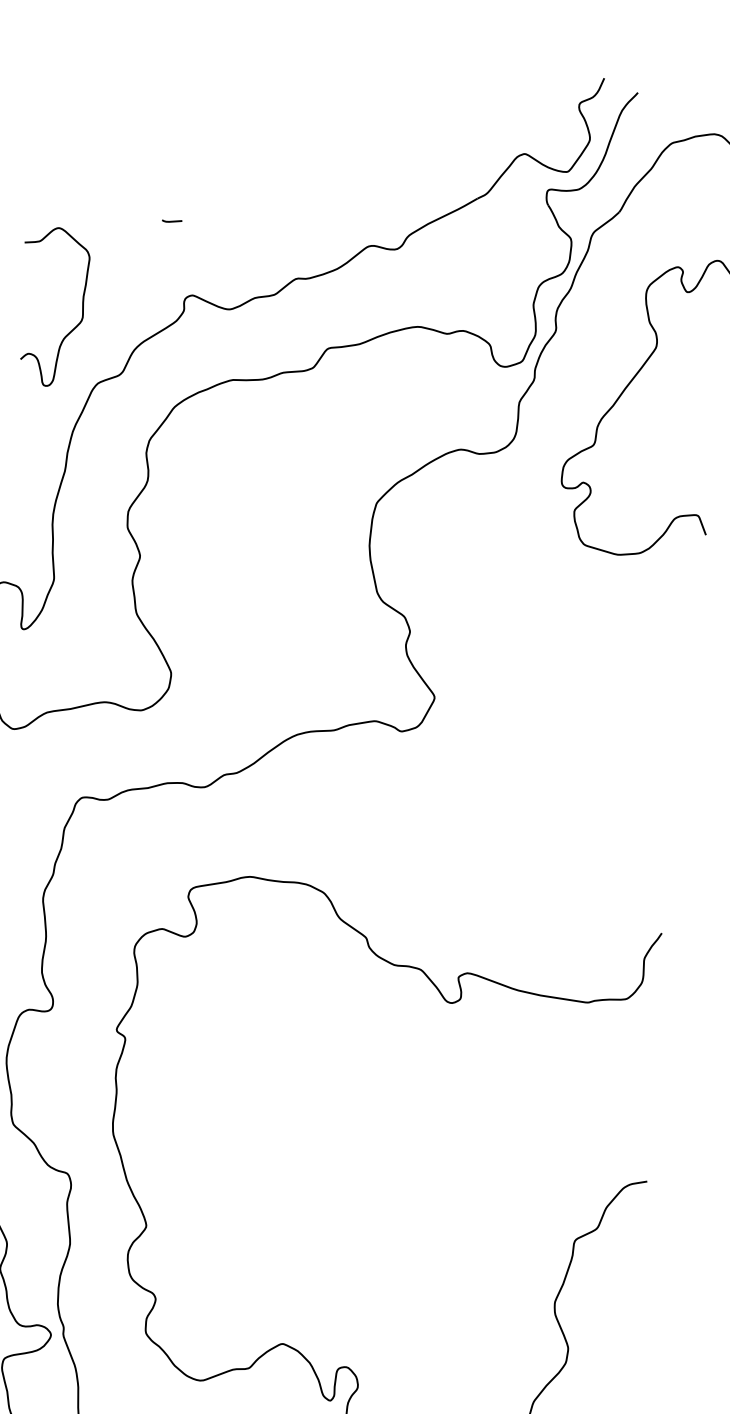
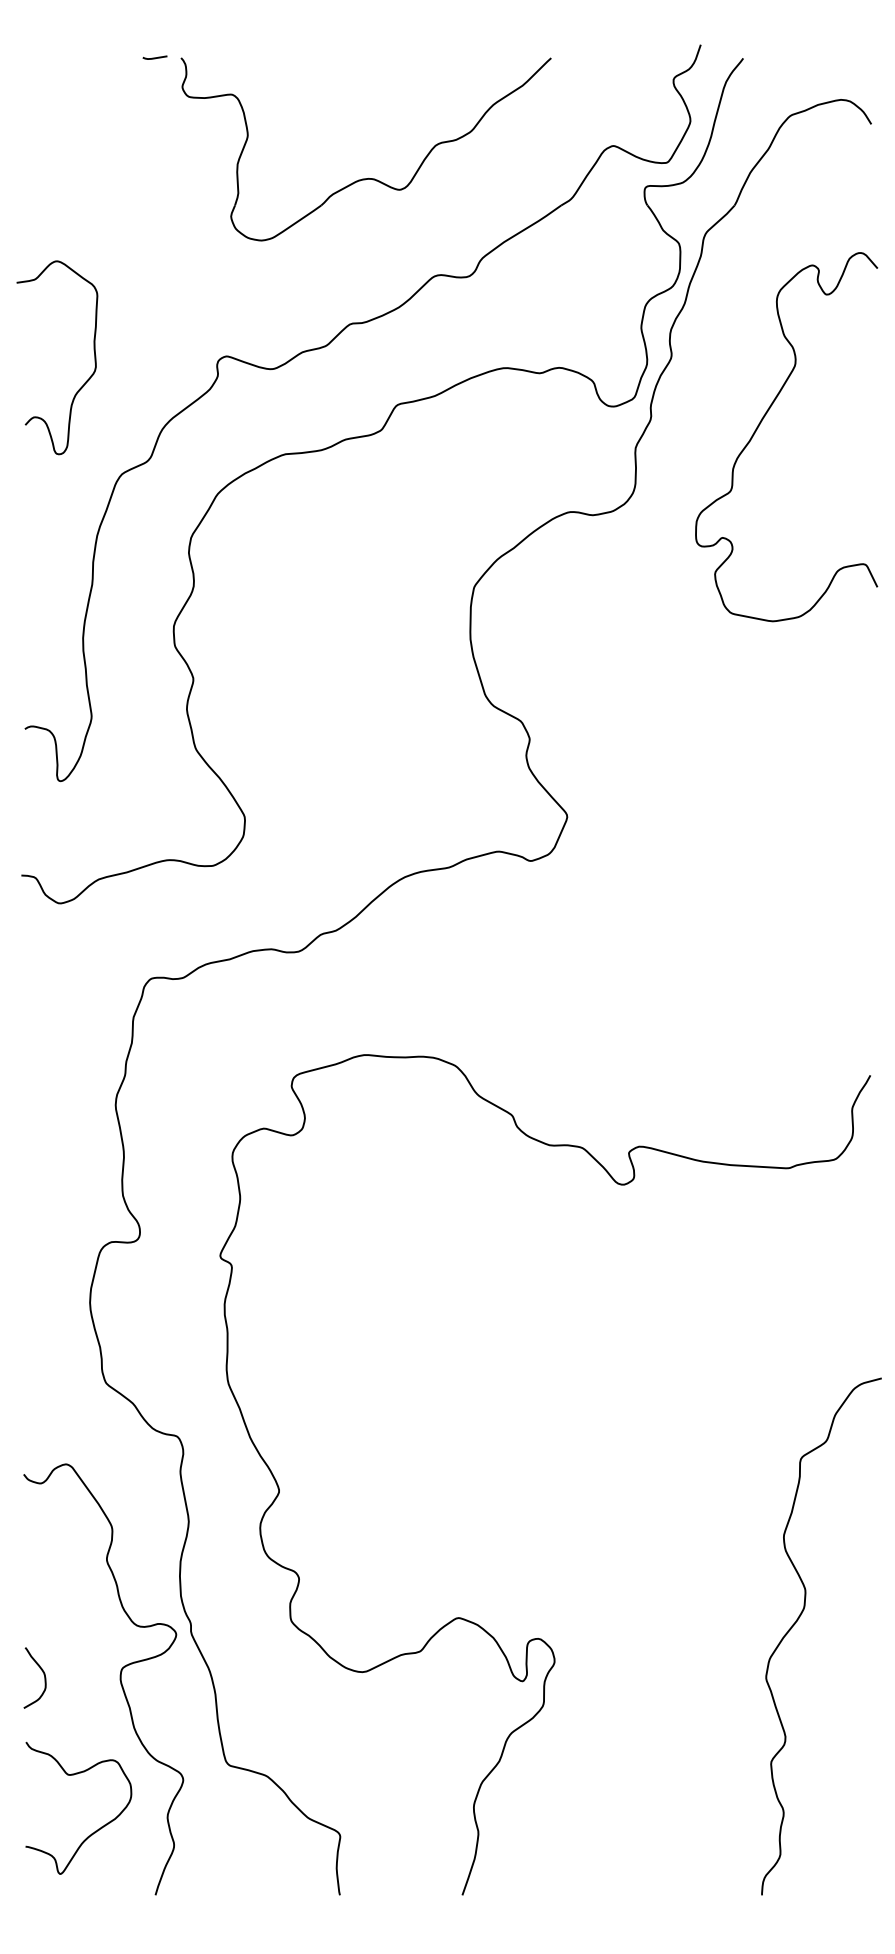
part: (320, 161) -> (365, 178), added
line: (171, 220) -> (154, 57), moved
curve: (82, 303) -> (93, 350), moved

